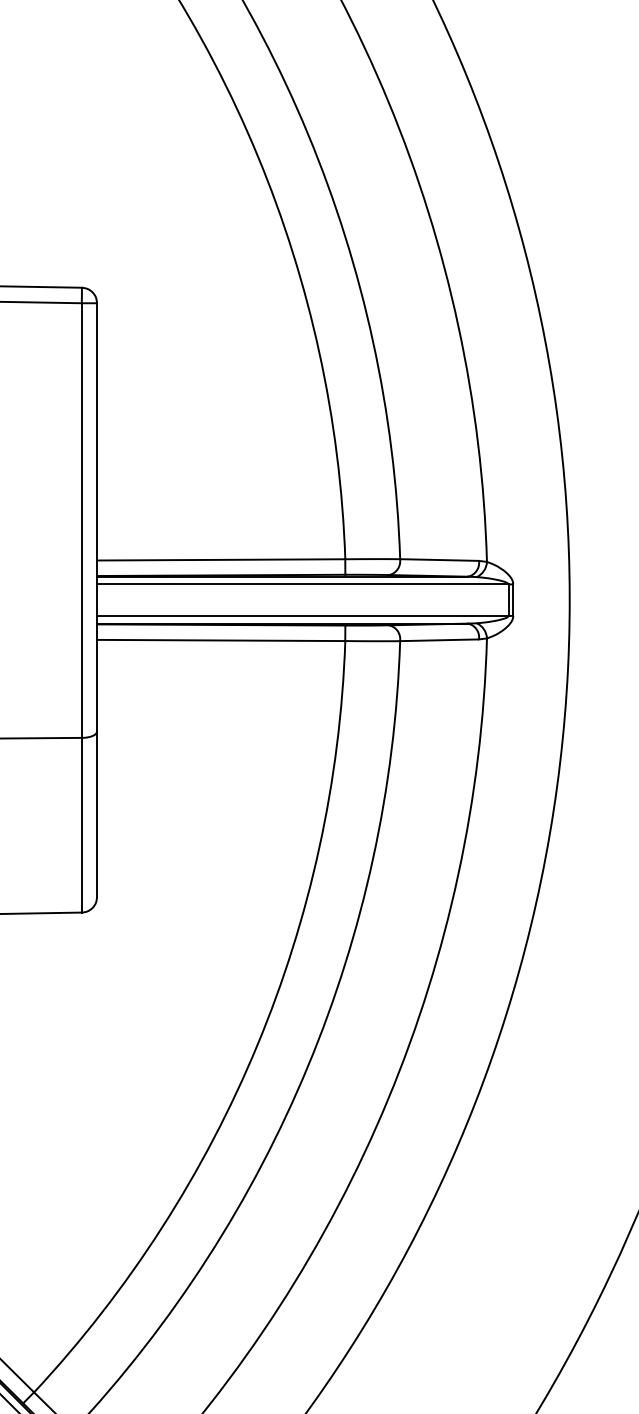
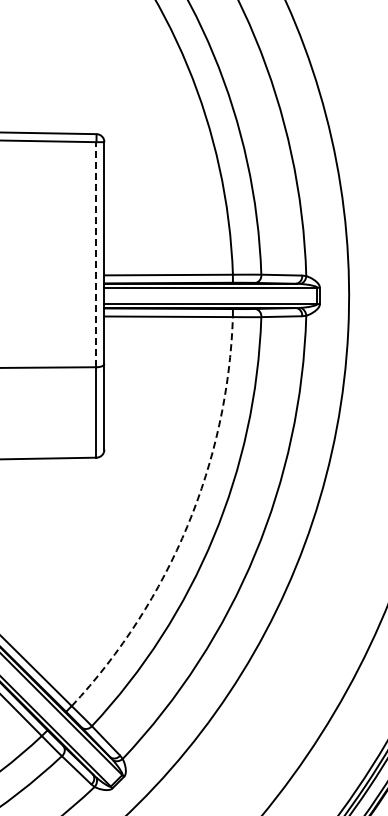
line: (81, 520) -> (96, 254), solid -> dashed
arc: (257, 1045) -> (187, 526), solid -> dashed

